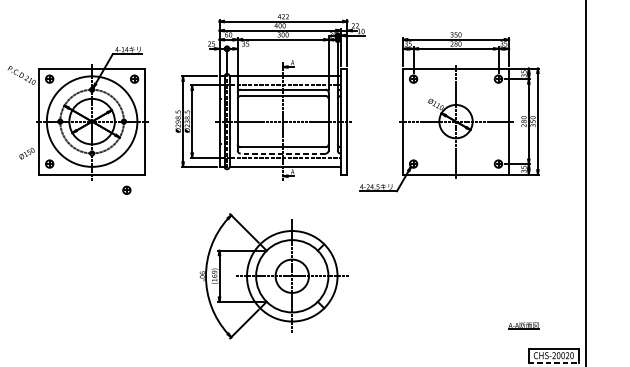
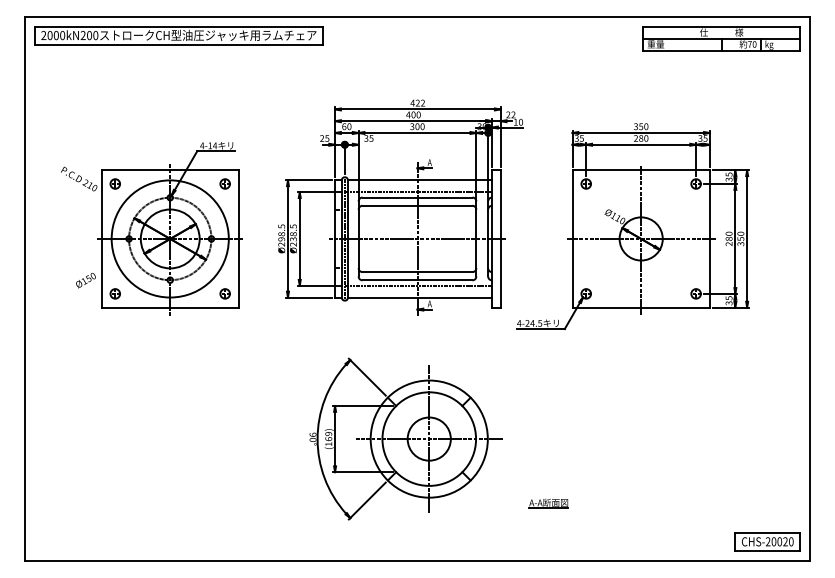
line: (283, 153) -> (417, 280), dashed -> solid
part: (126, 190) -> (224, 293), moved
part: (523, 326) -> (548, 503), moved
line: (554, 362) -> (768, 550), dashed -> solid

